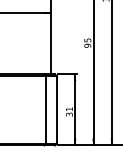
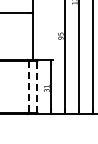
line: (46, 109) -> (29, 86), solid -> dashed
line: (57, 109) -> (37, 86), solid -> dashed

